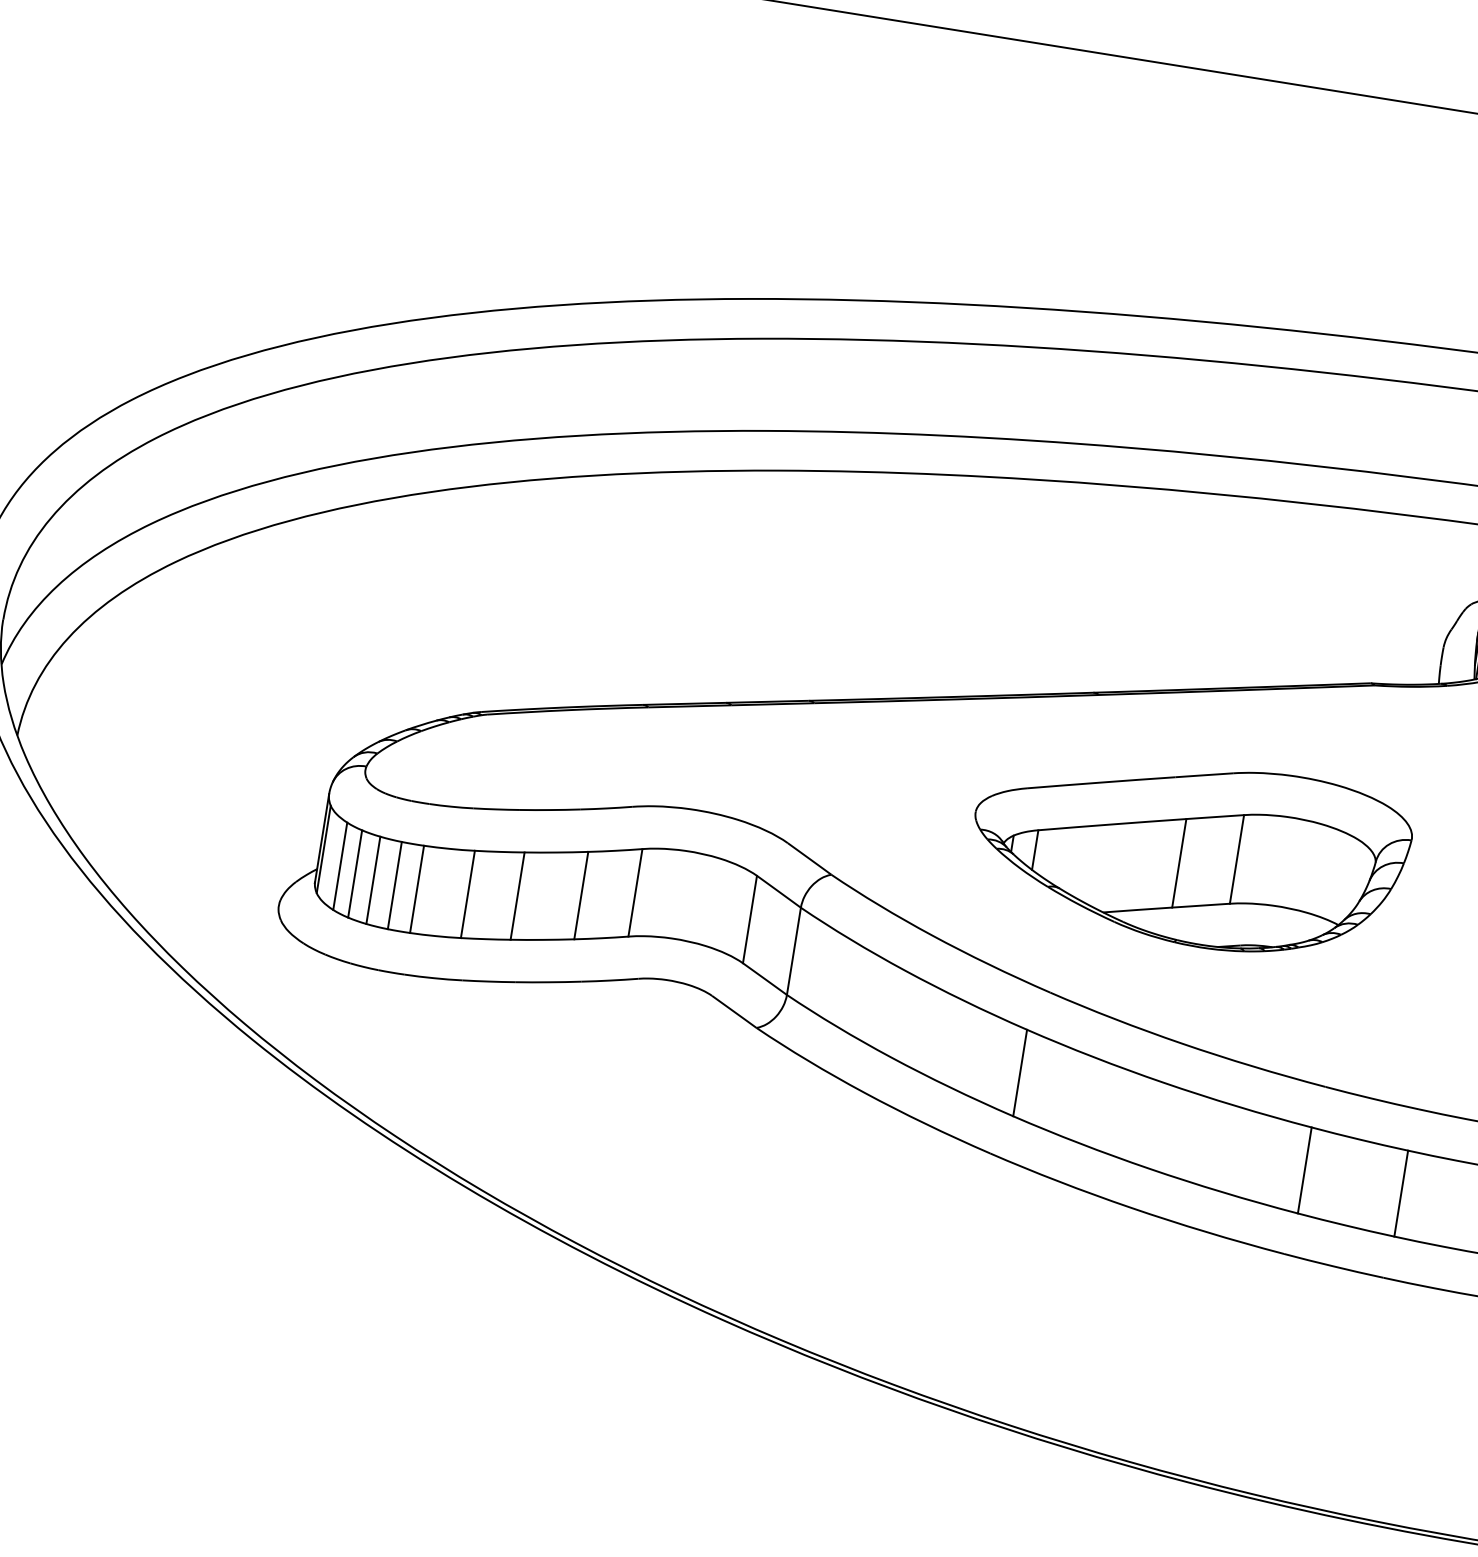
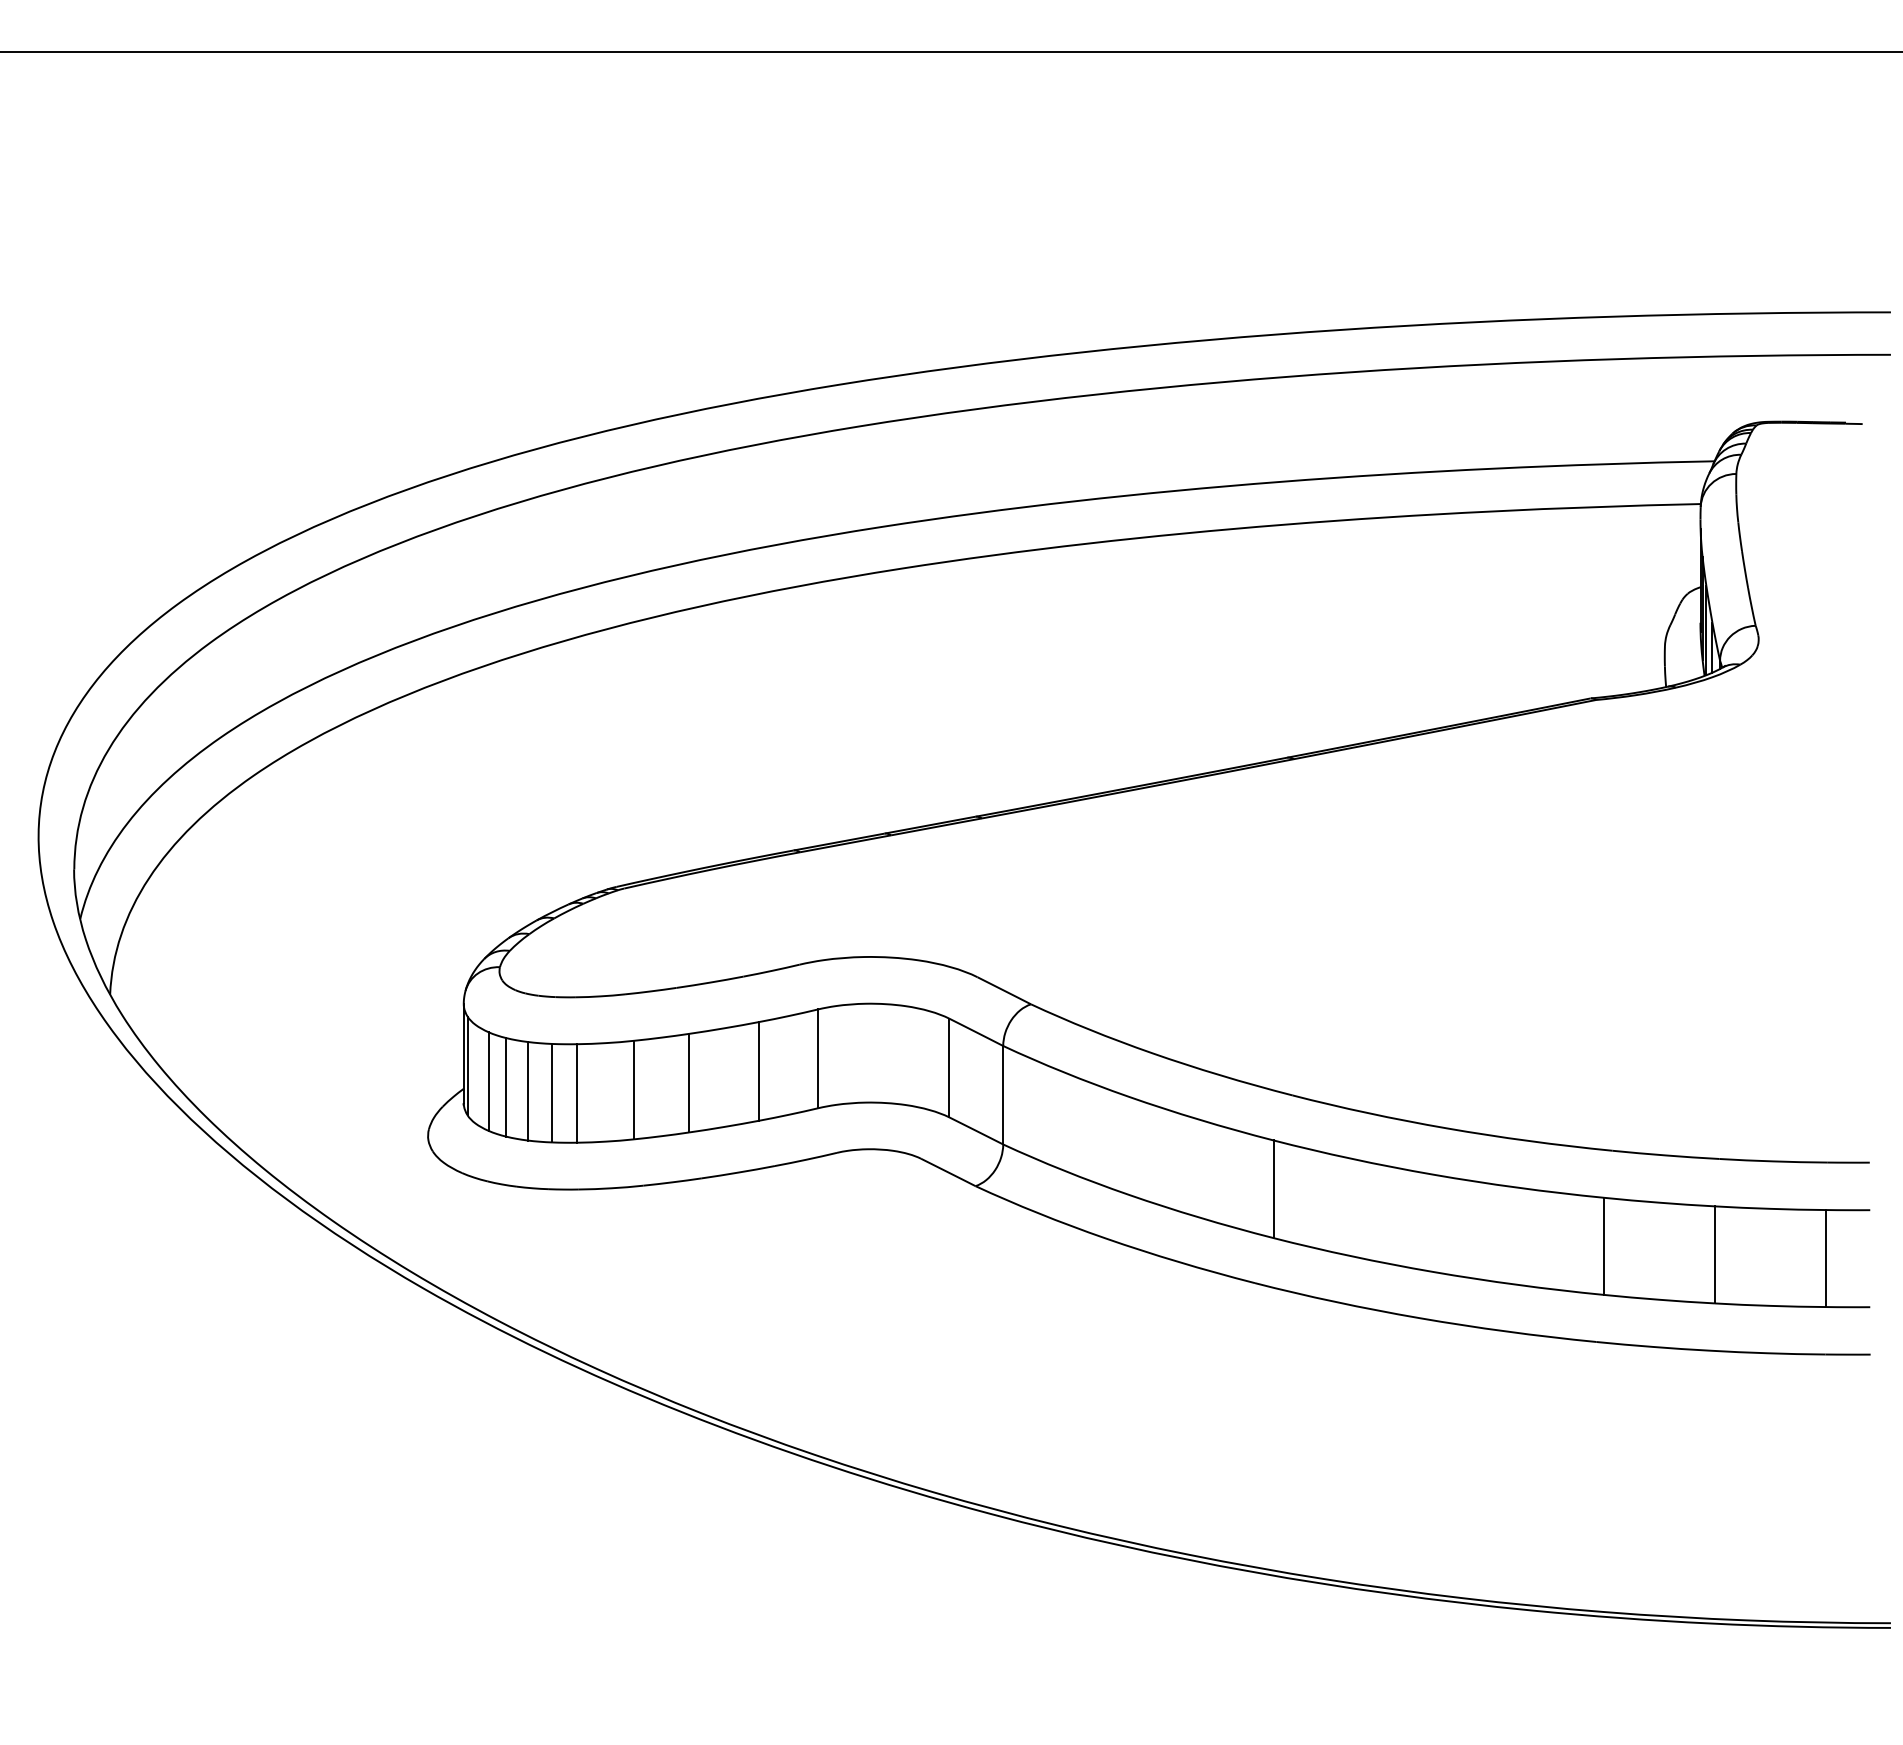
part: (1189, 852) -> (1421, 916), removed

